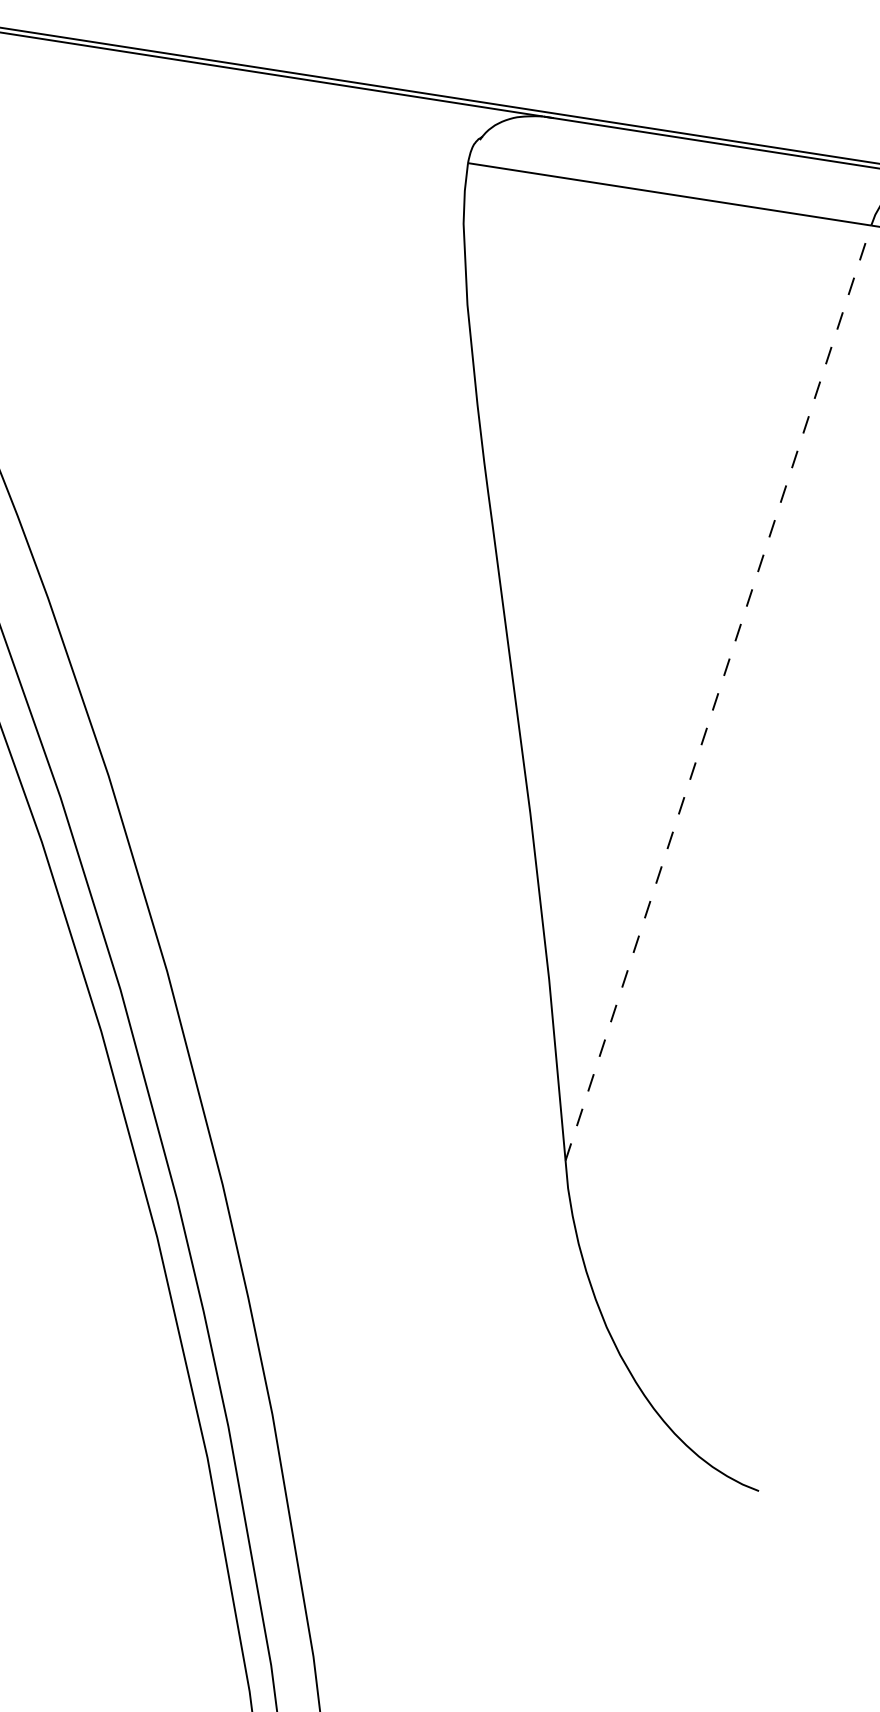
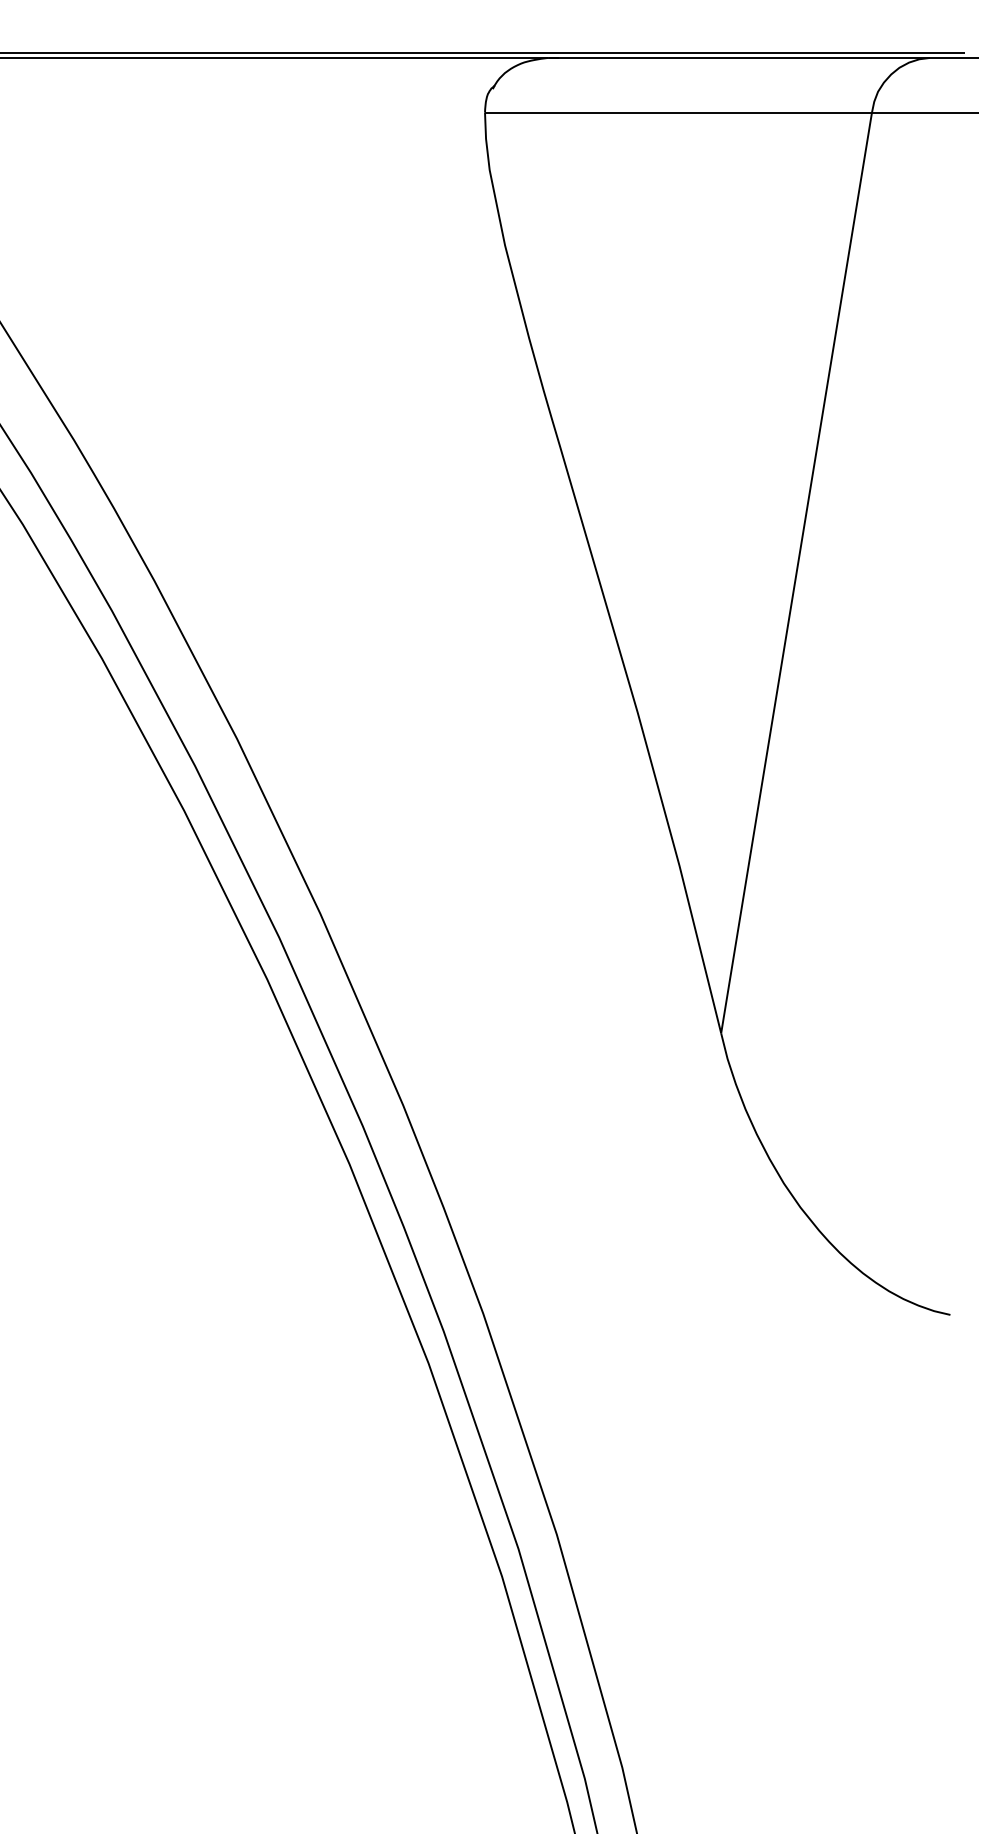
line: (718, 692) -> (796, 572), dashed -> solid

